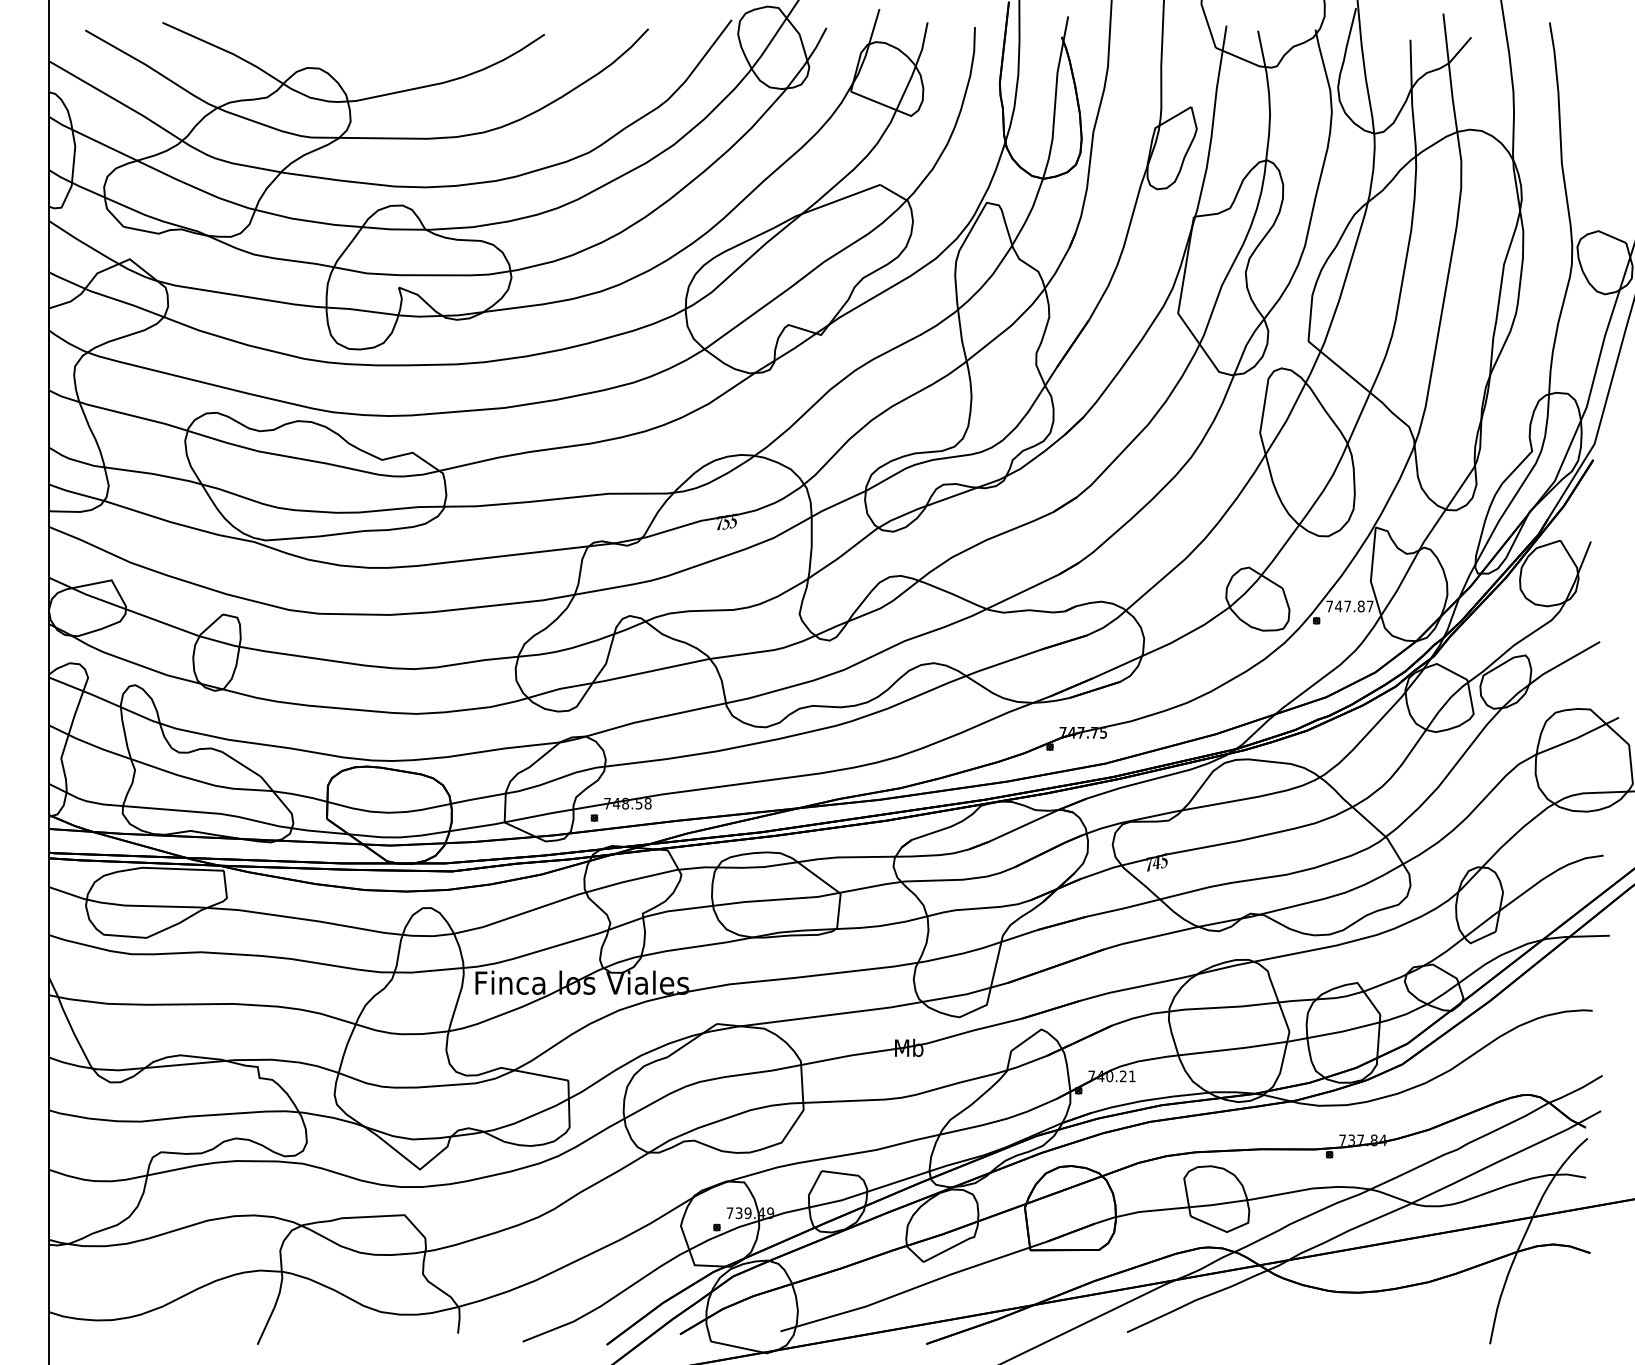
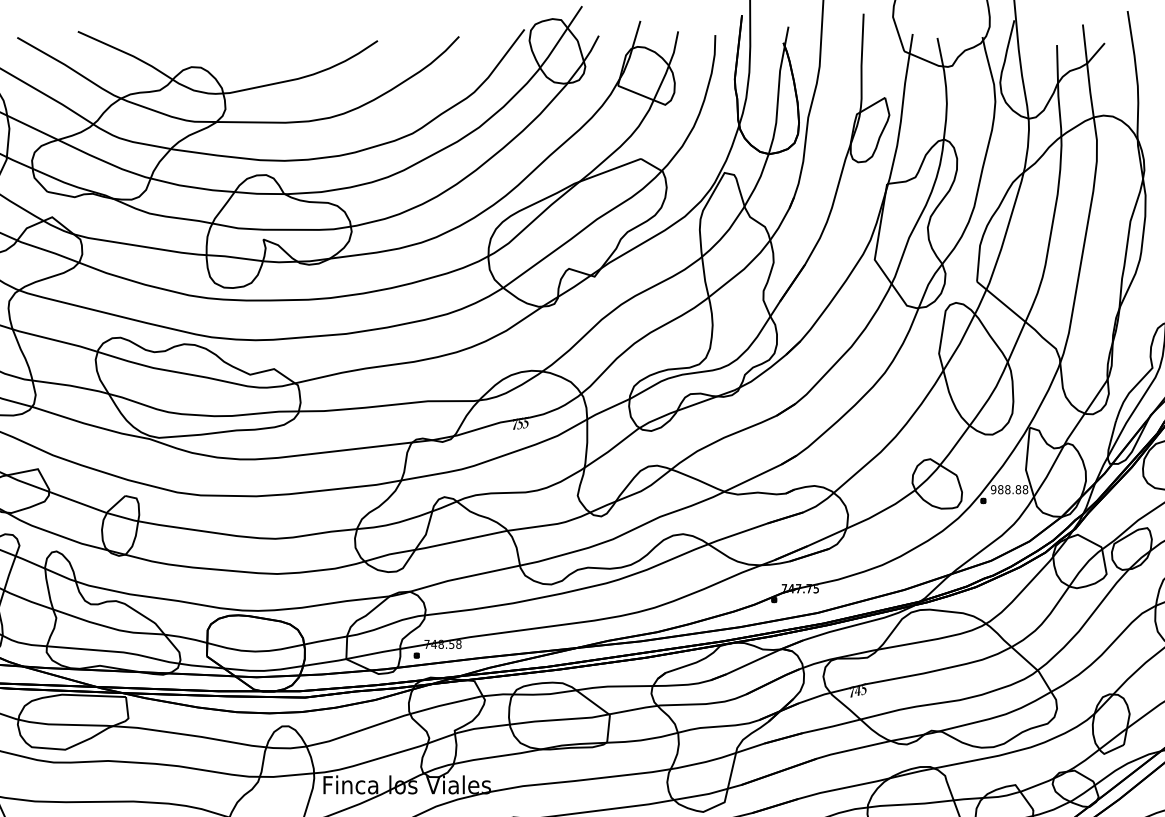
text: (1349, 606) -> (1009, 489), 747.87 -> 988.88

